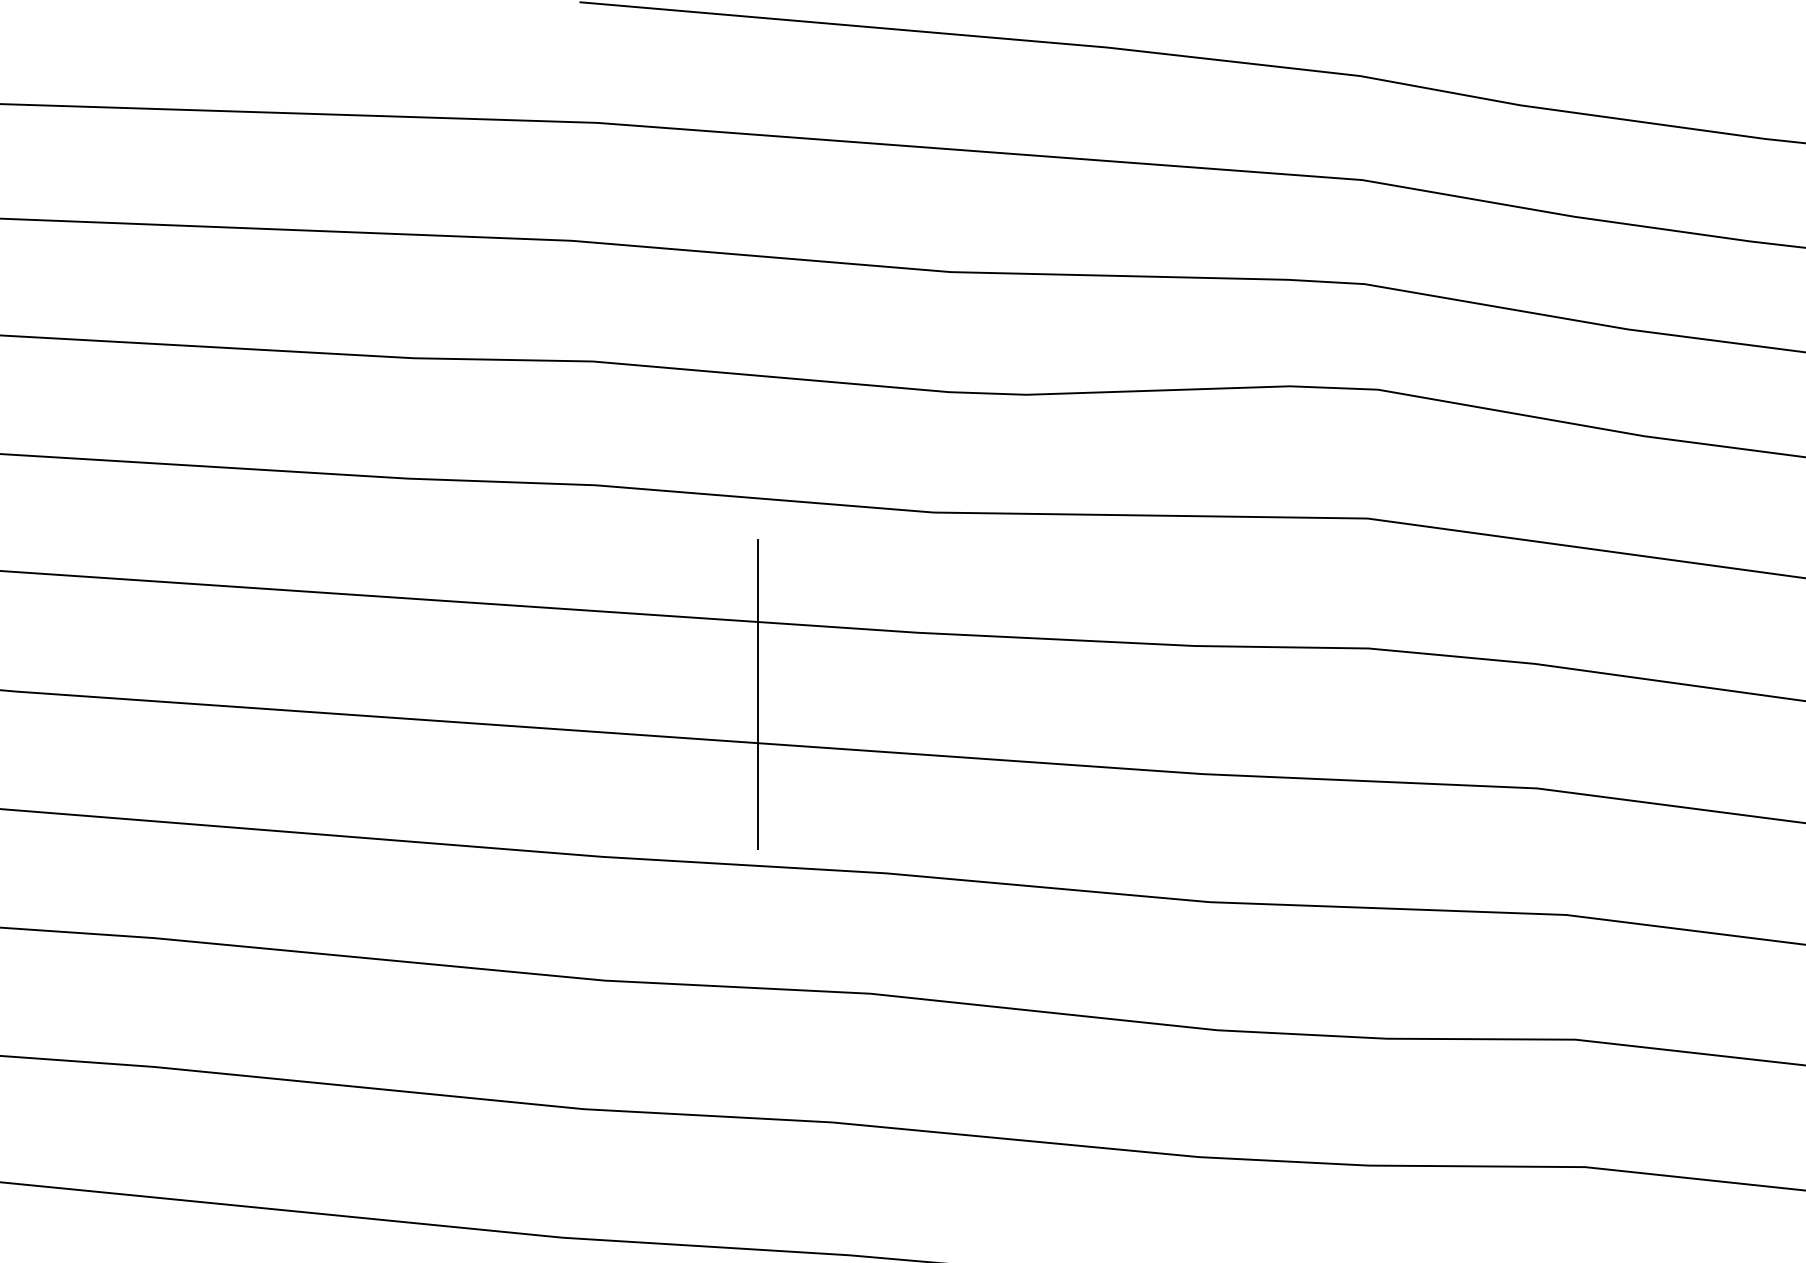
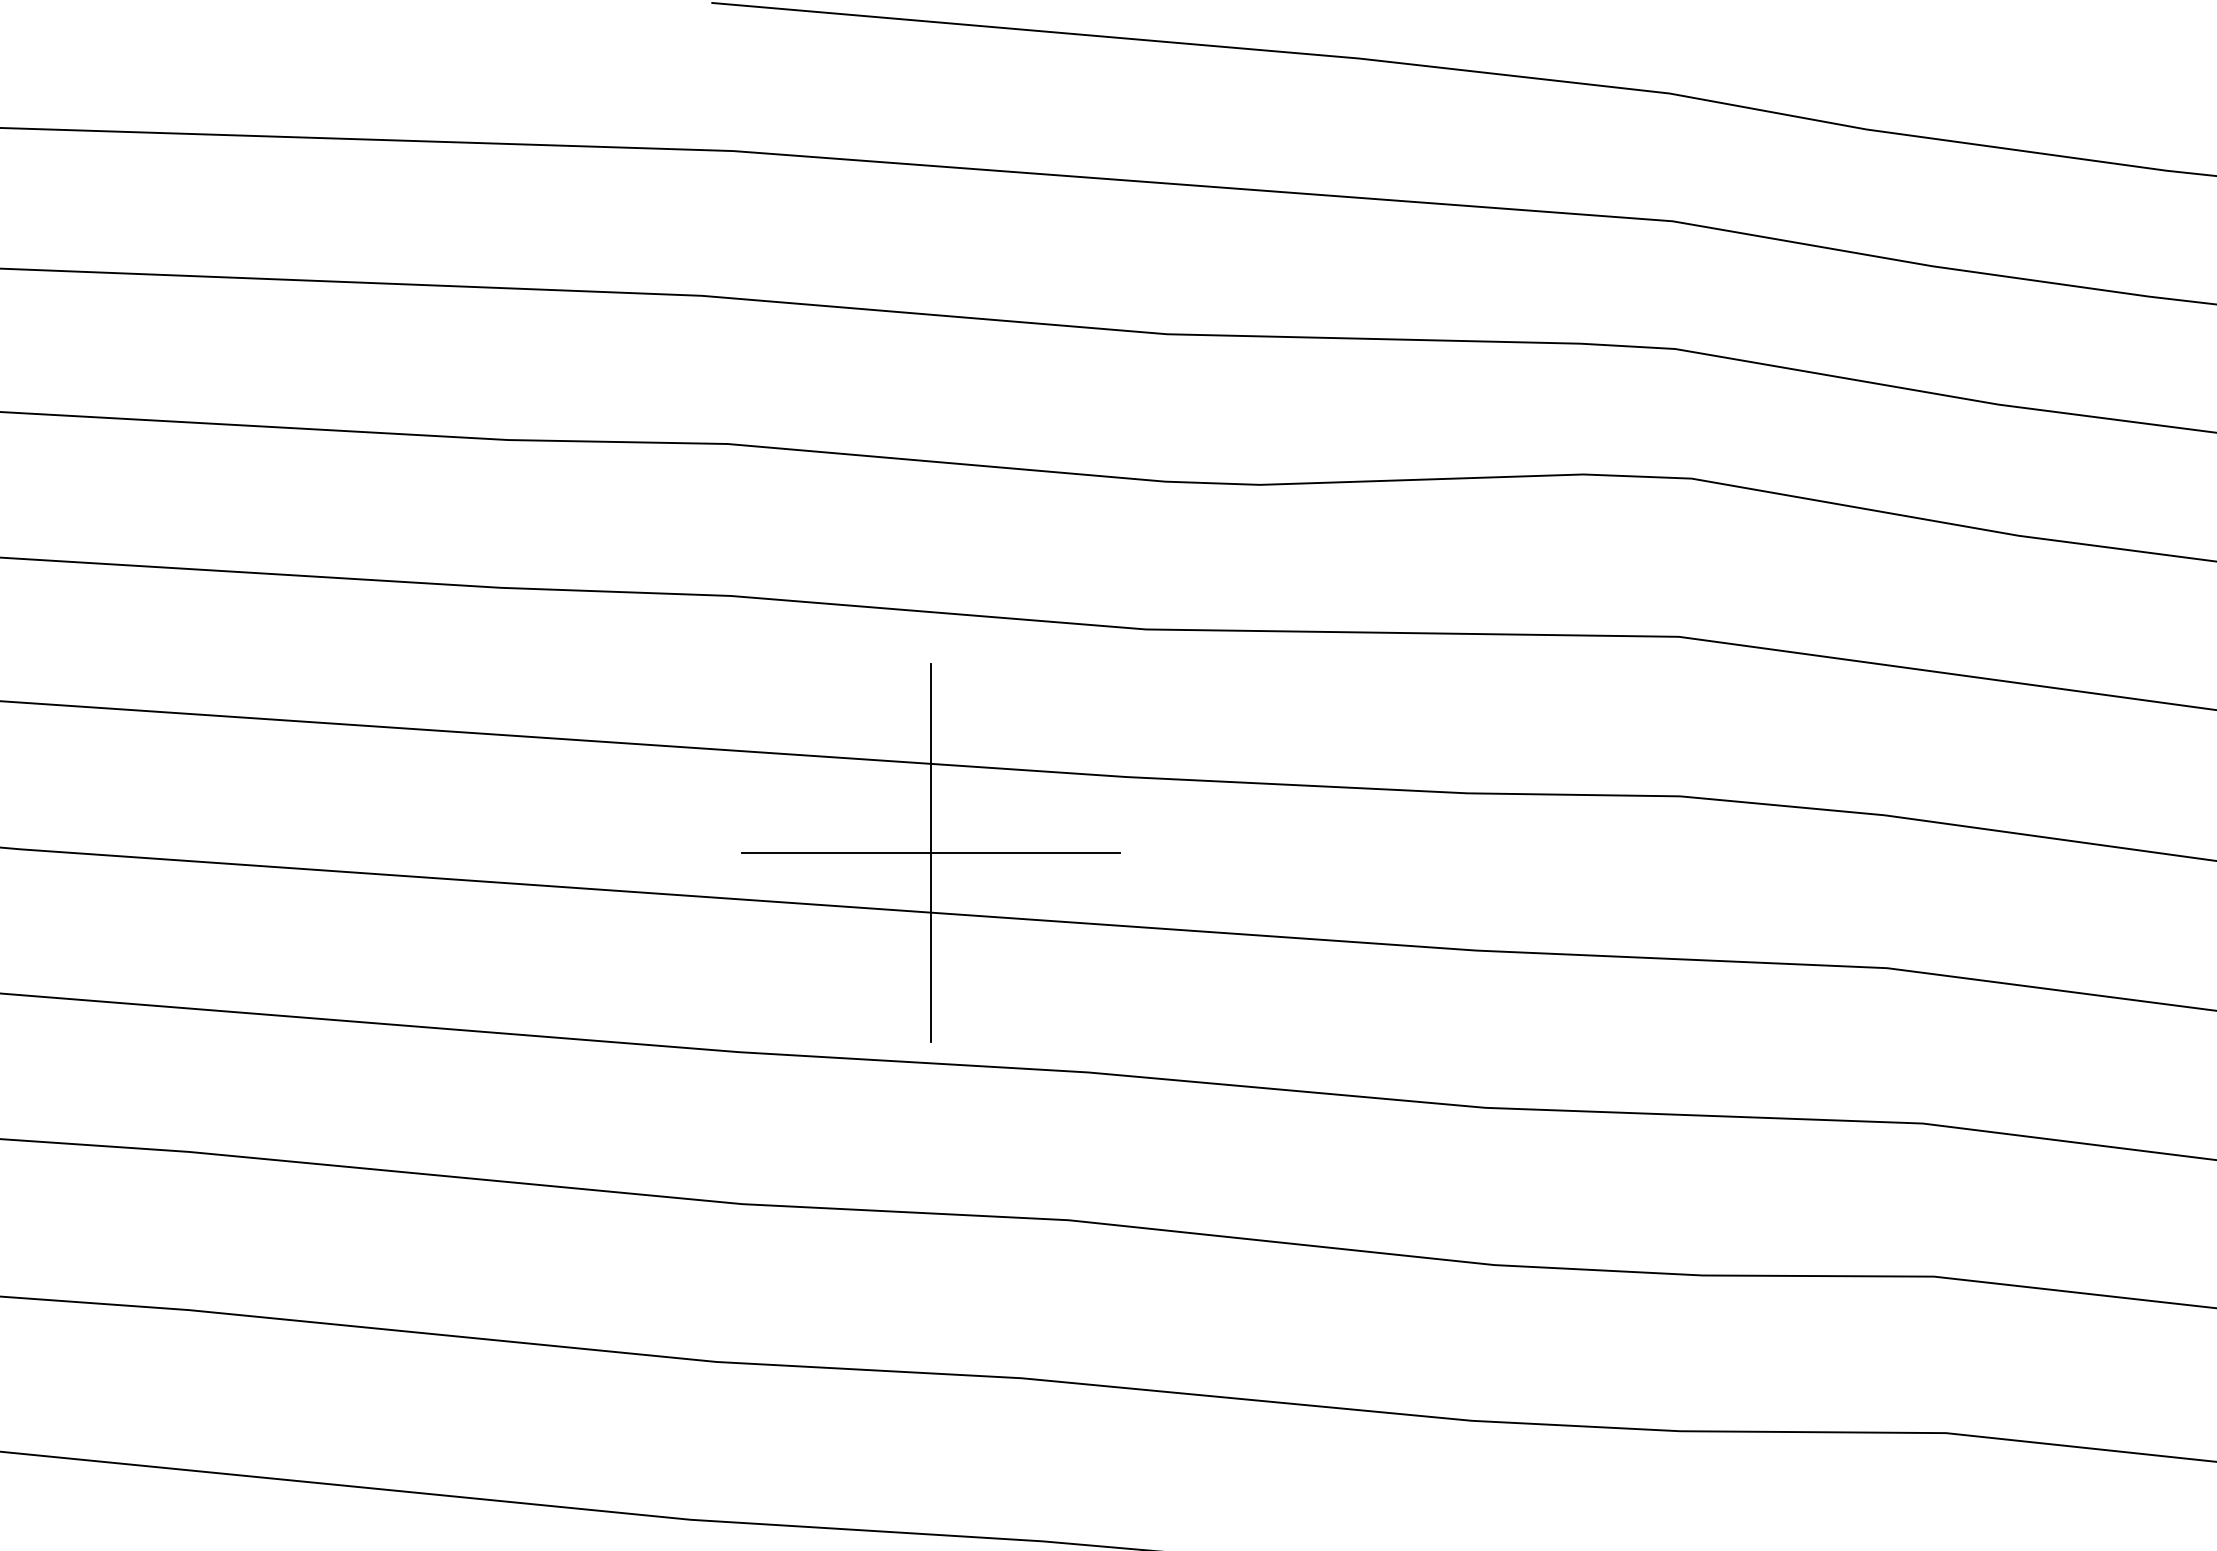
line: (758, 694) -> (930, 852), added

